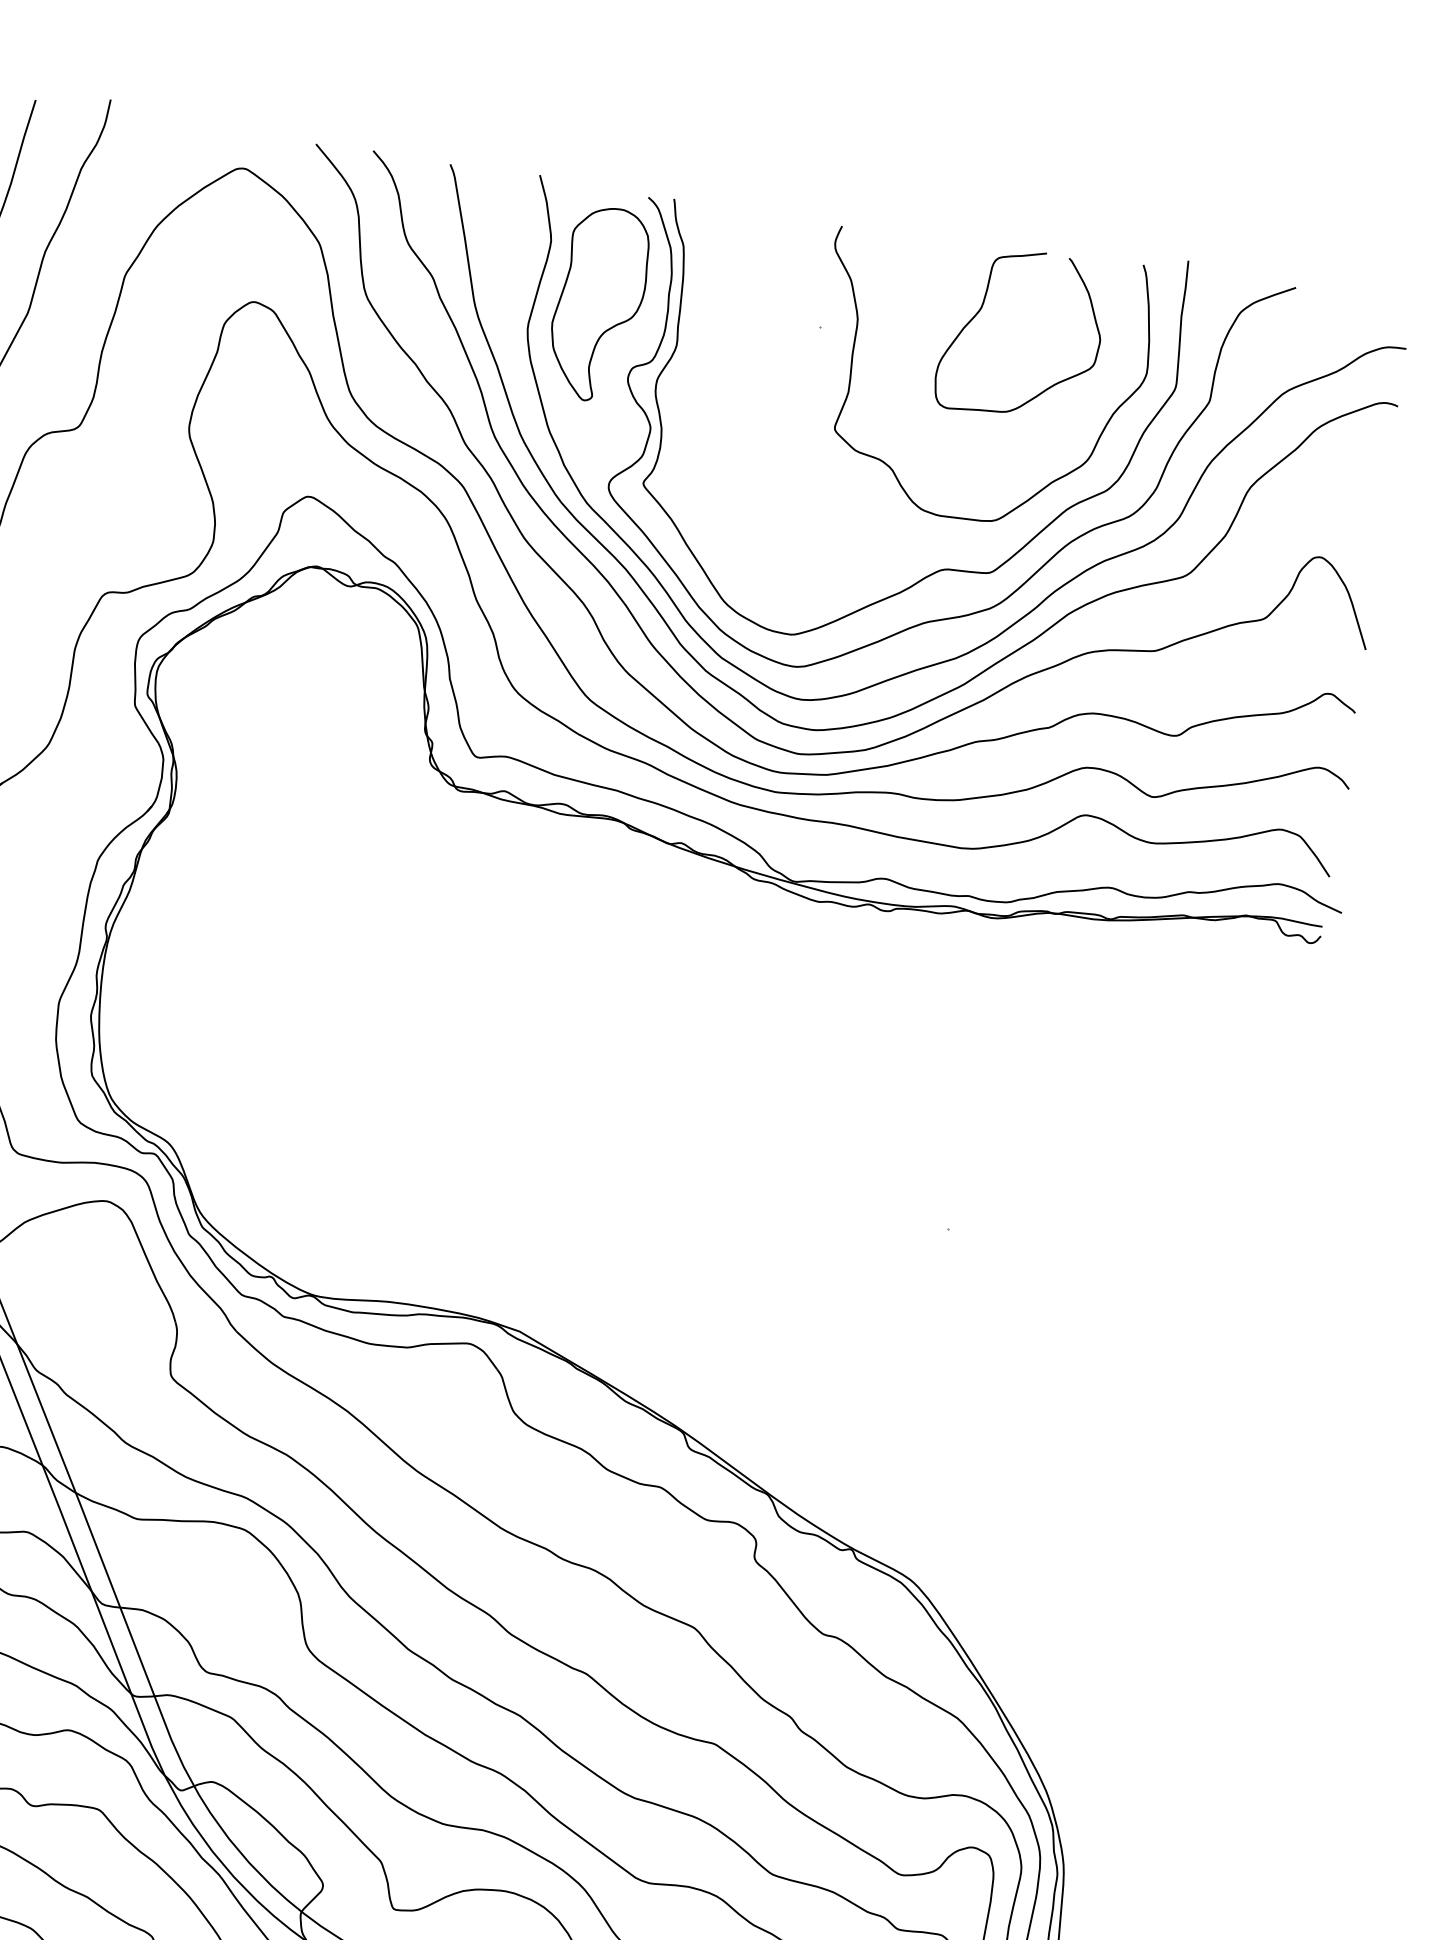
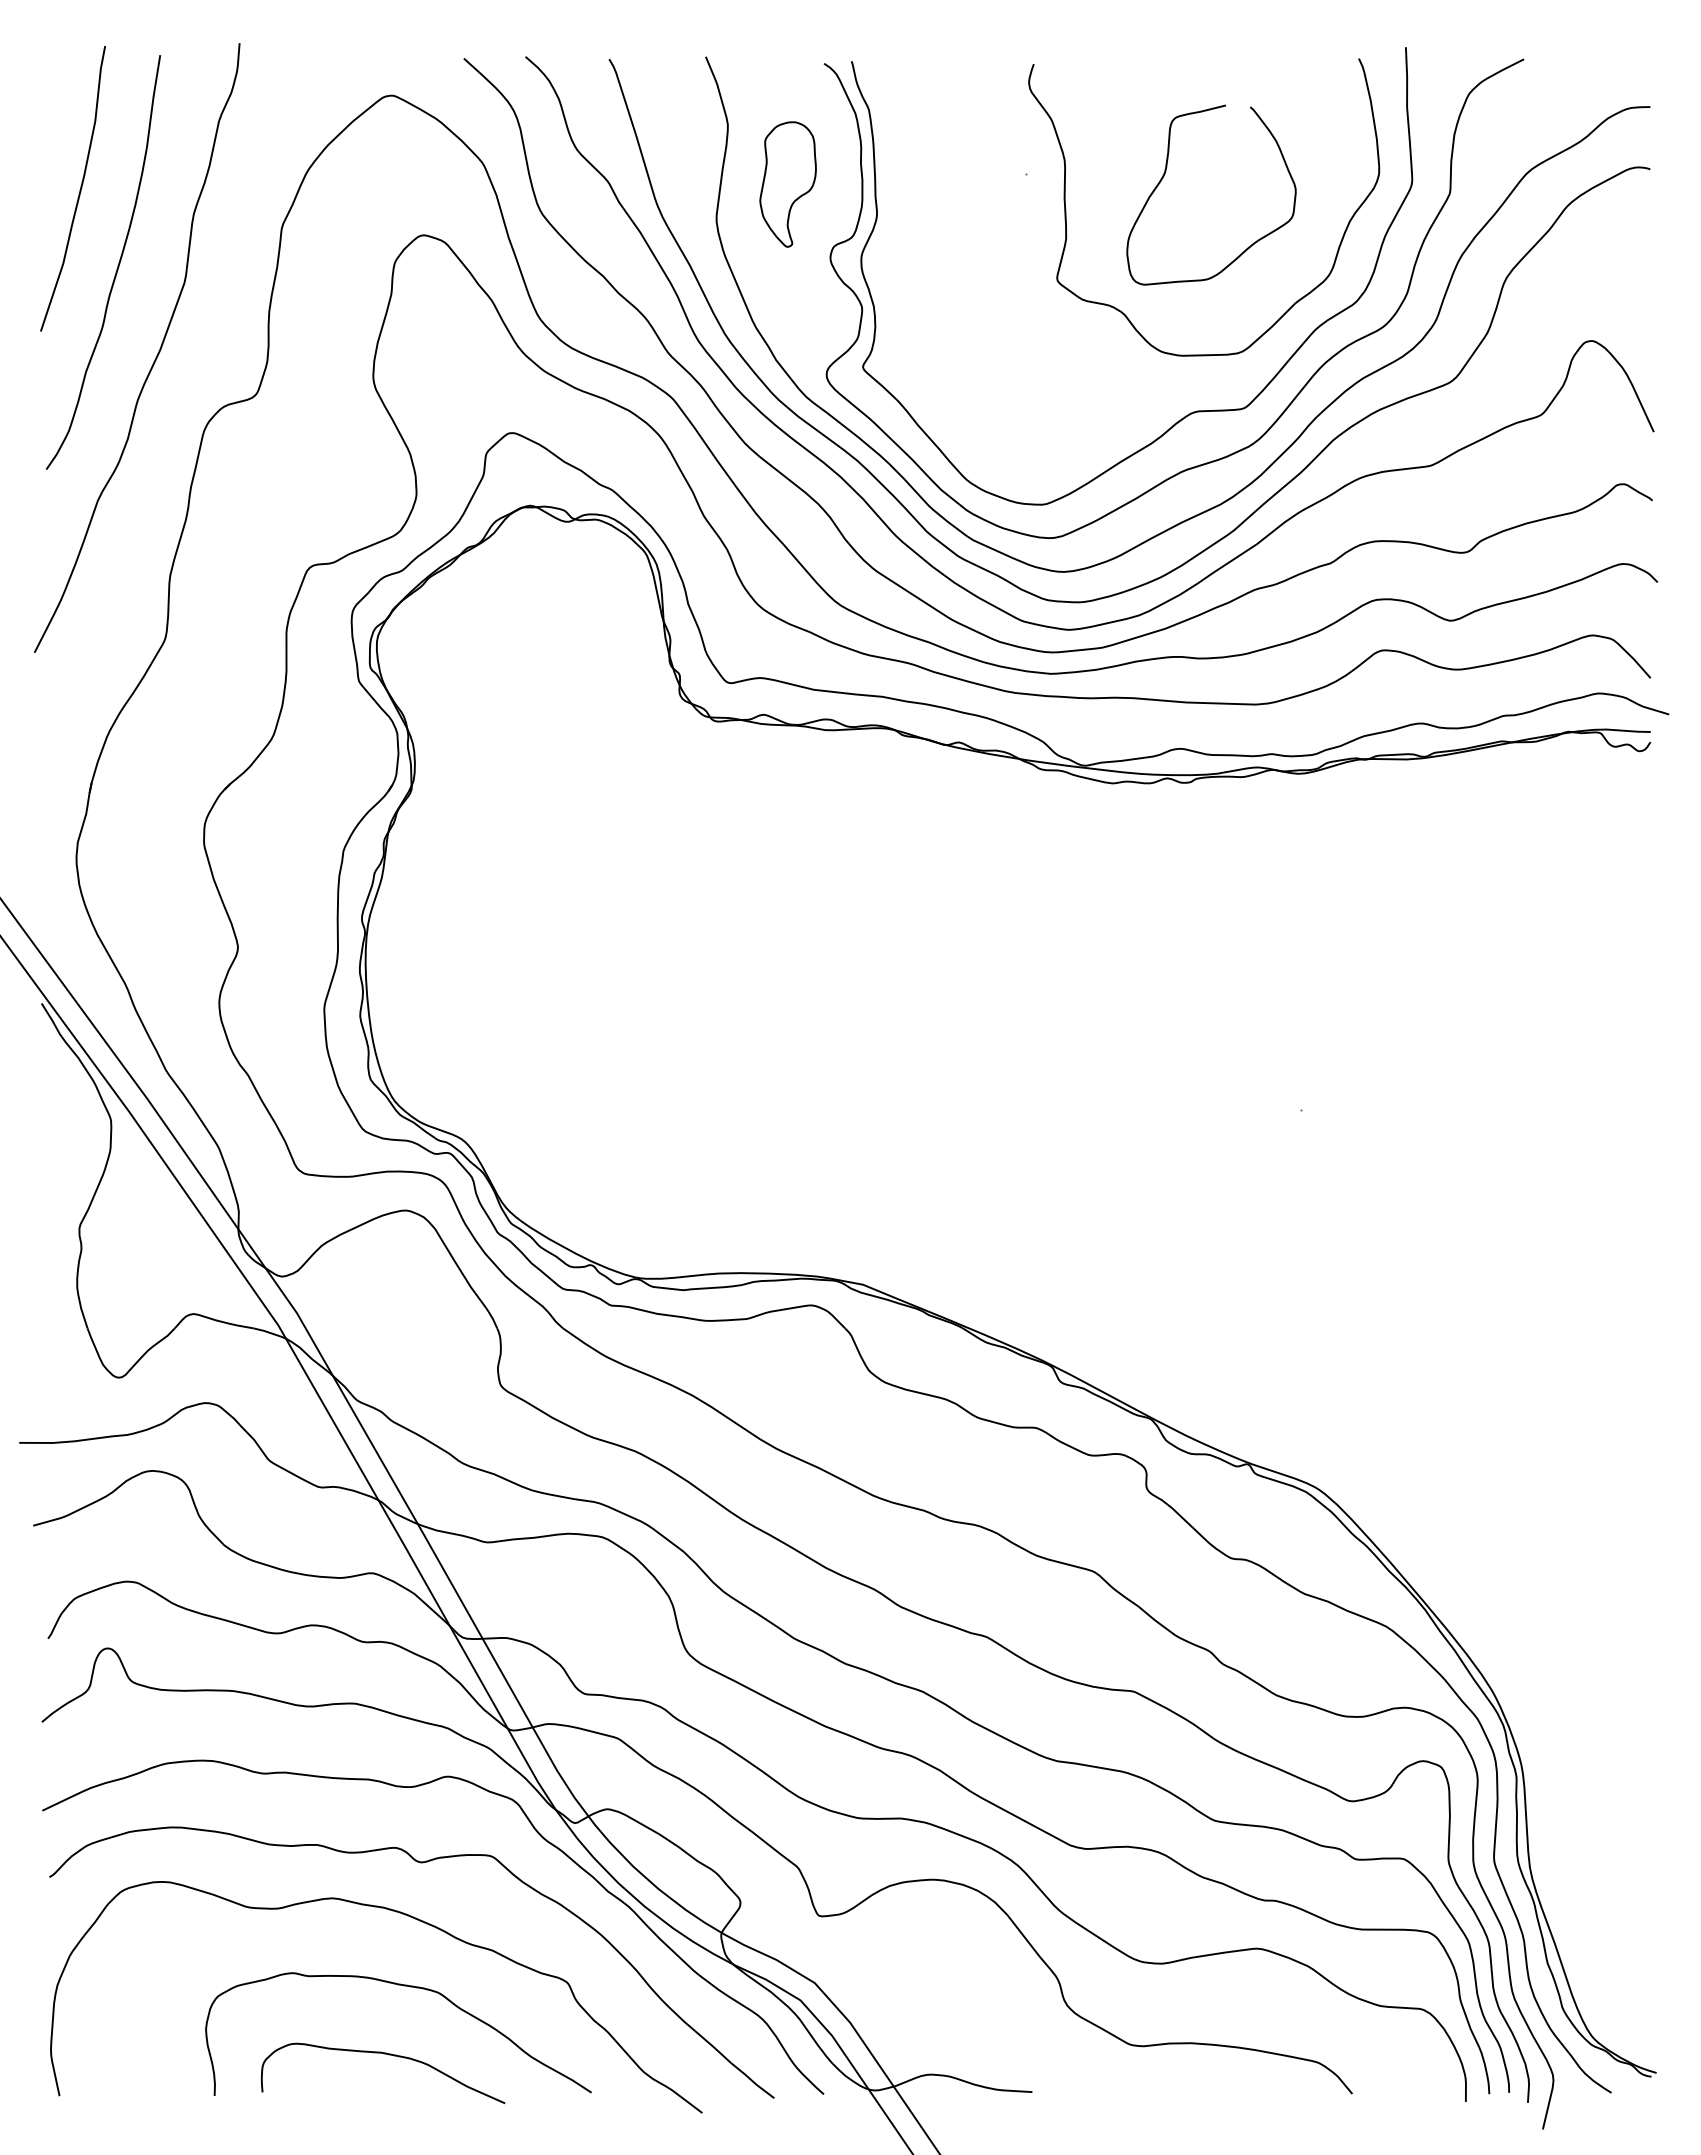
part: (598, 304) -> (787, 184), size x0.6
curve: (981, 309) -> (1165, 174), moved

